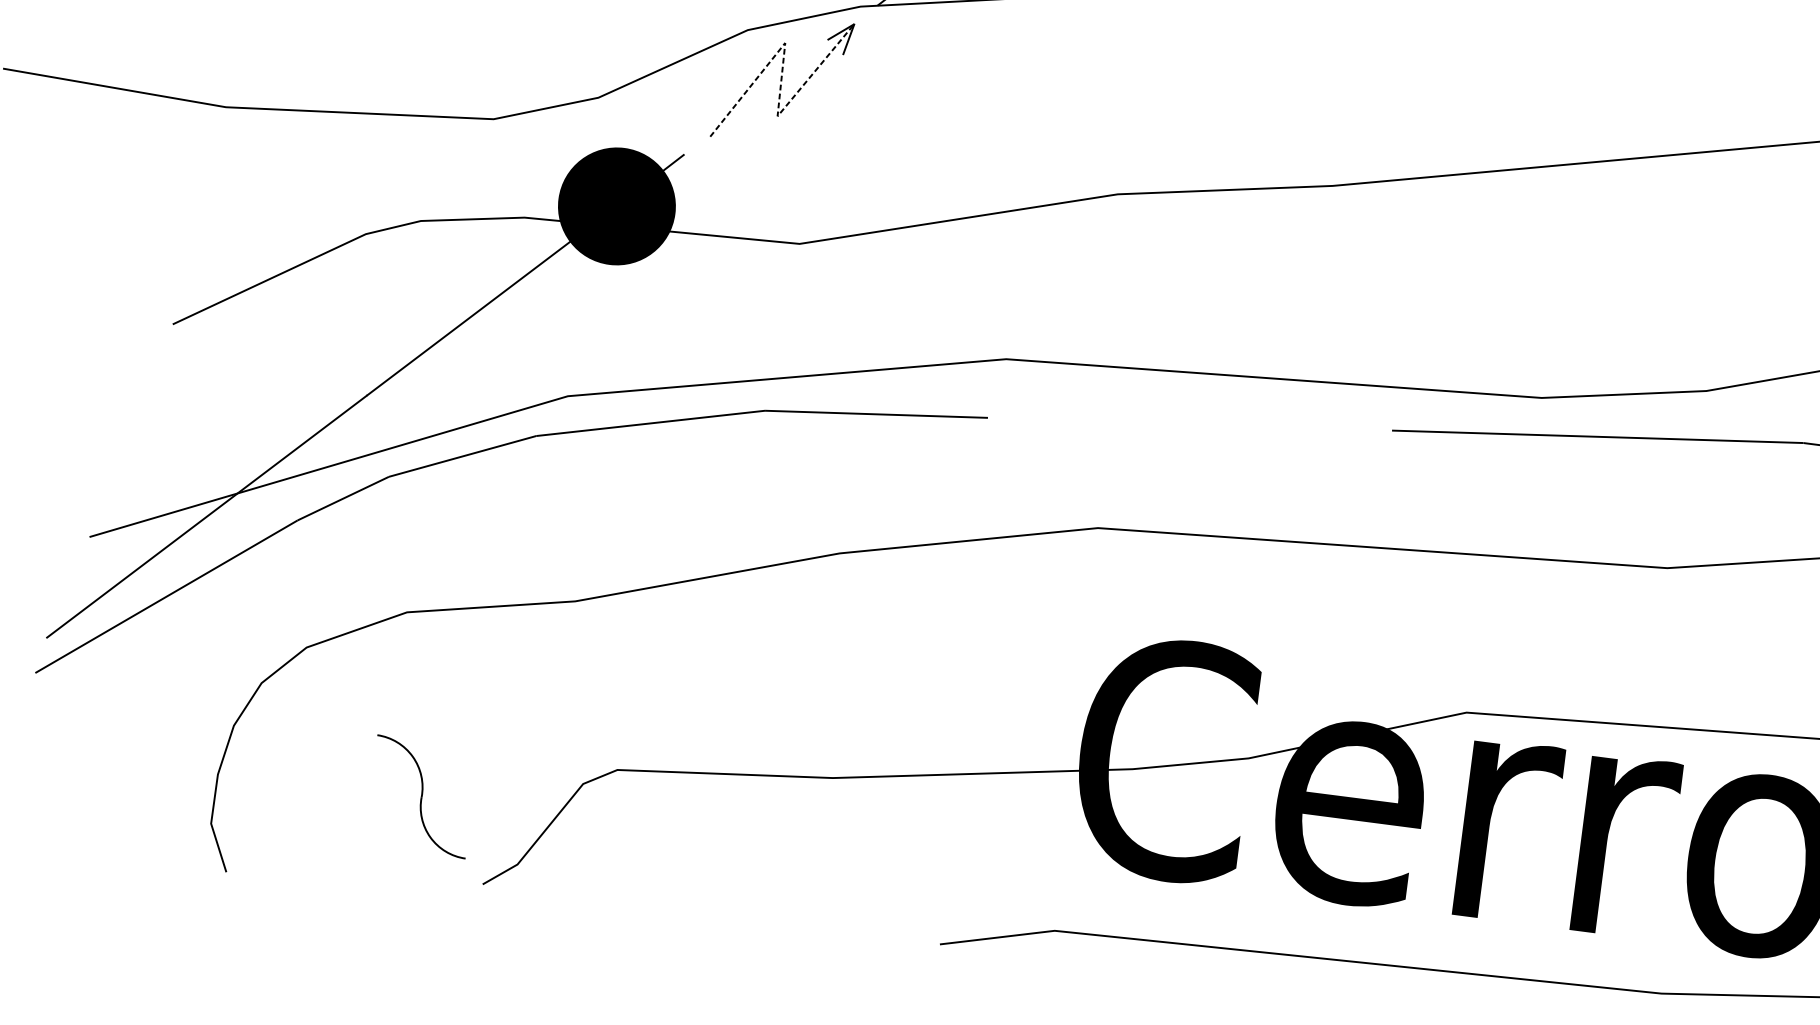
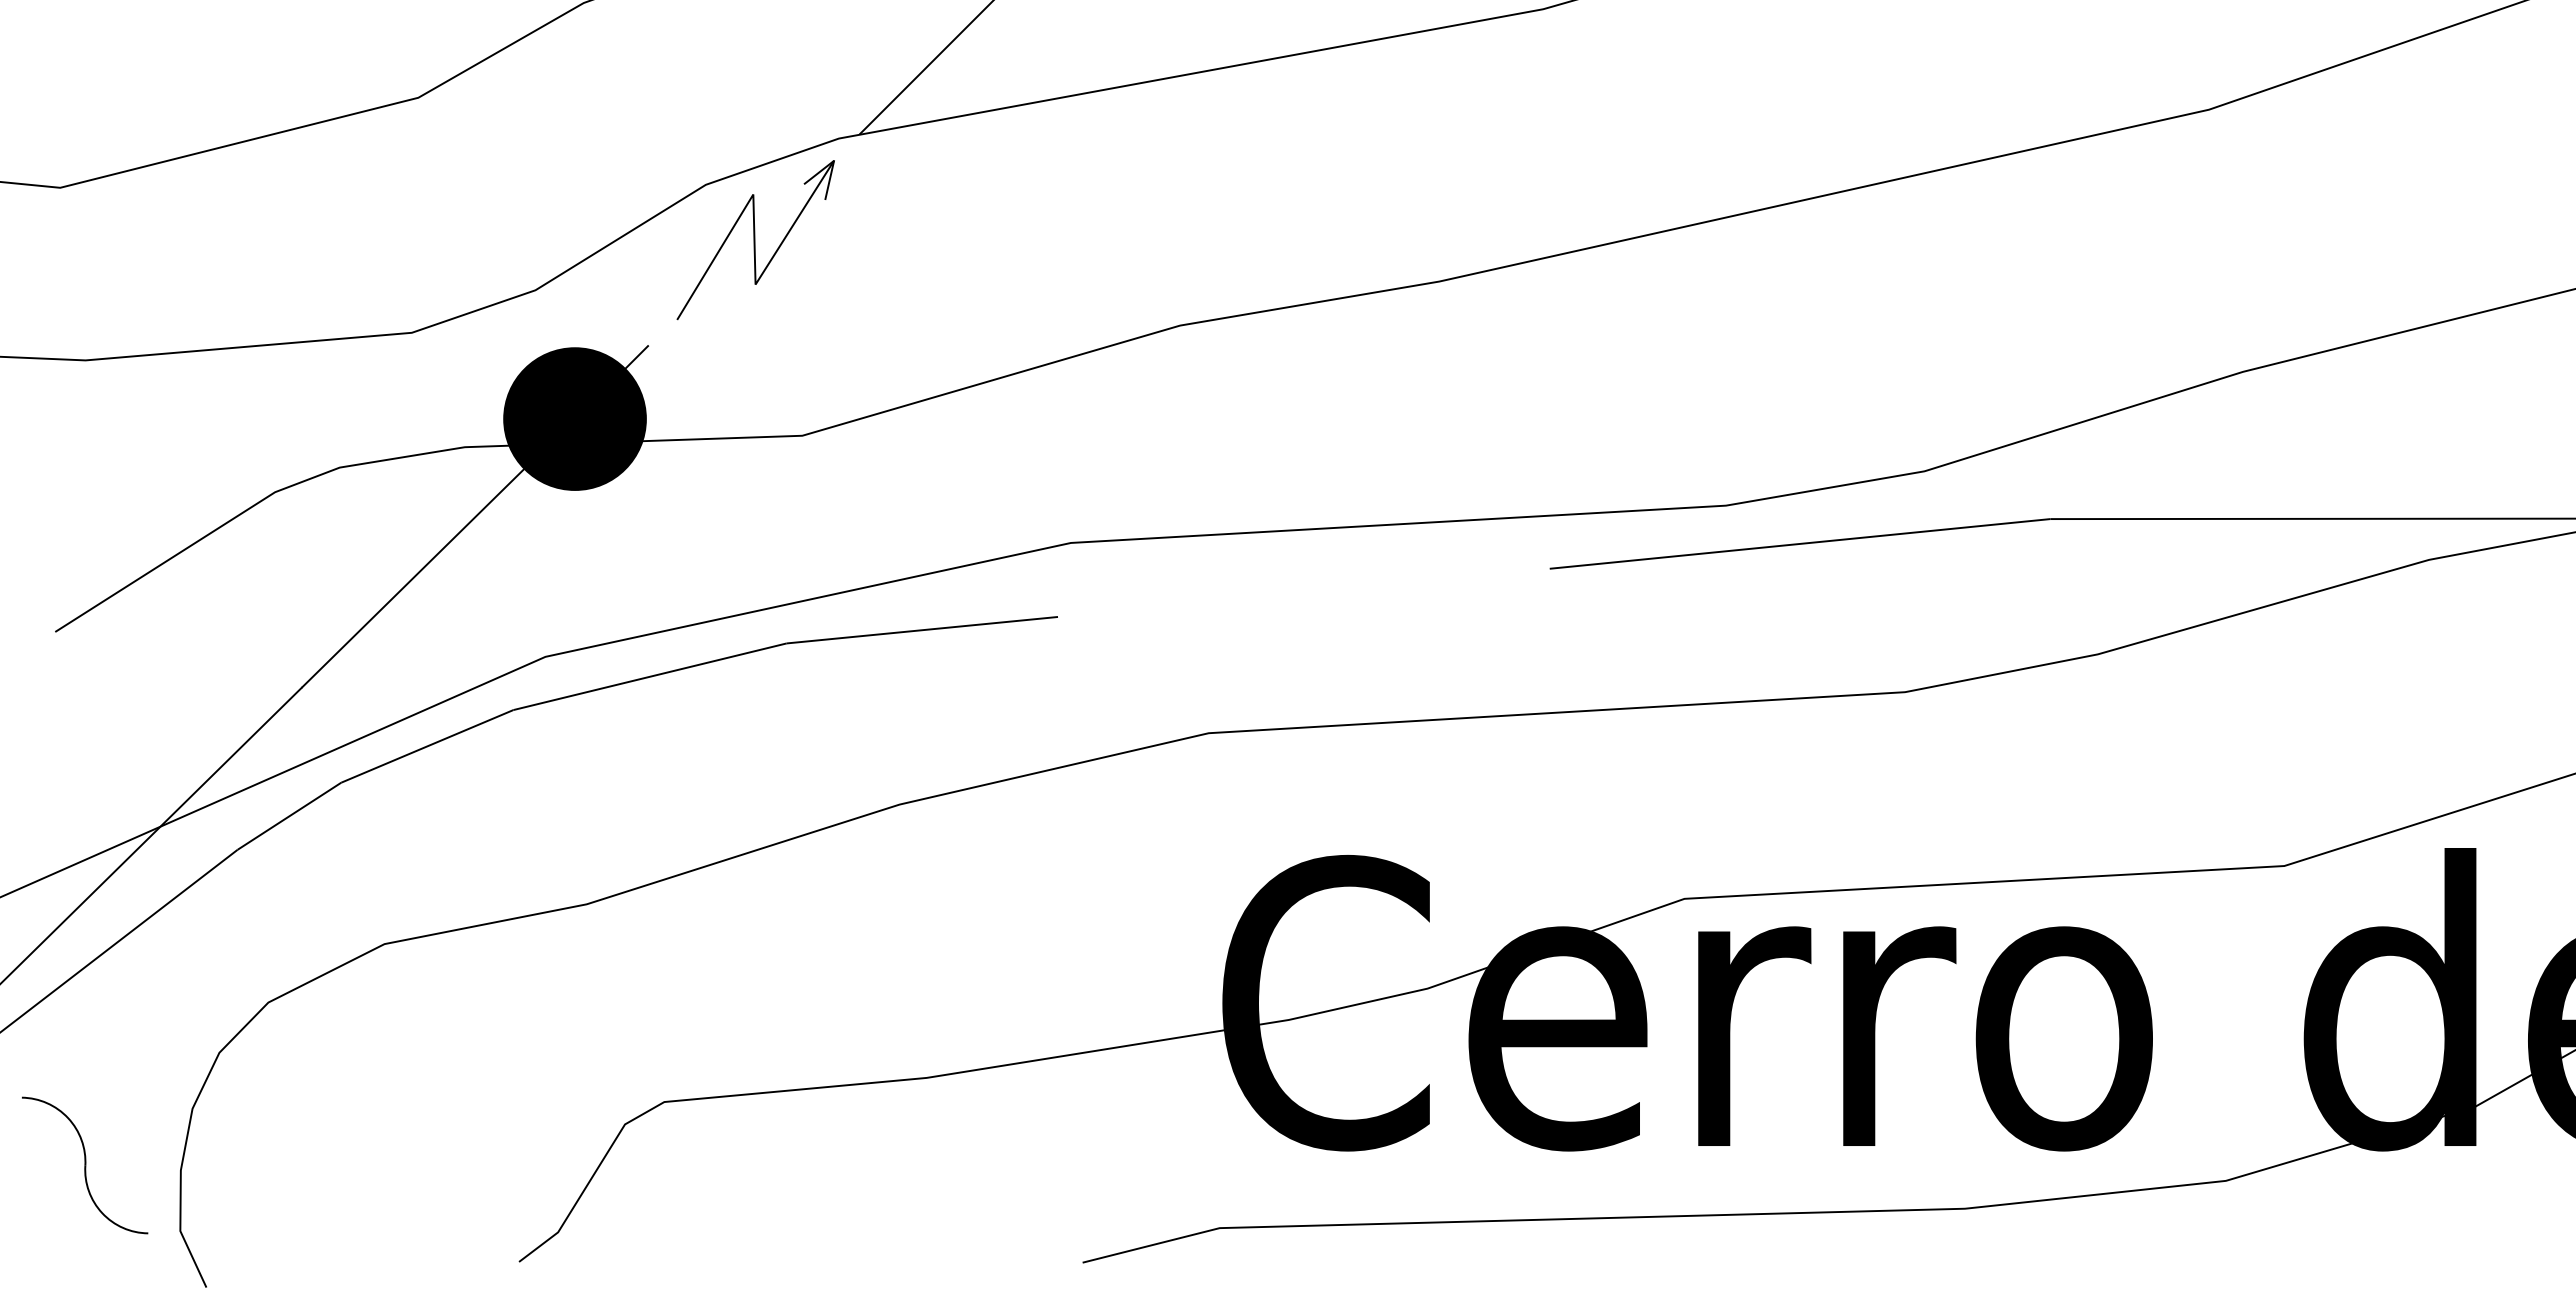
line: (781, 80) -> (754, 240), dashed -> solid
part: (421, 796) -> (85, 1165), moved

